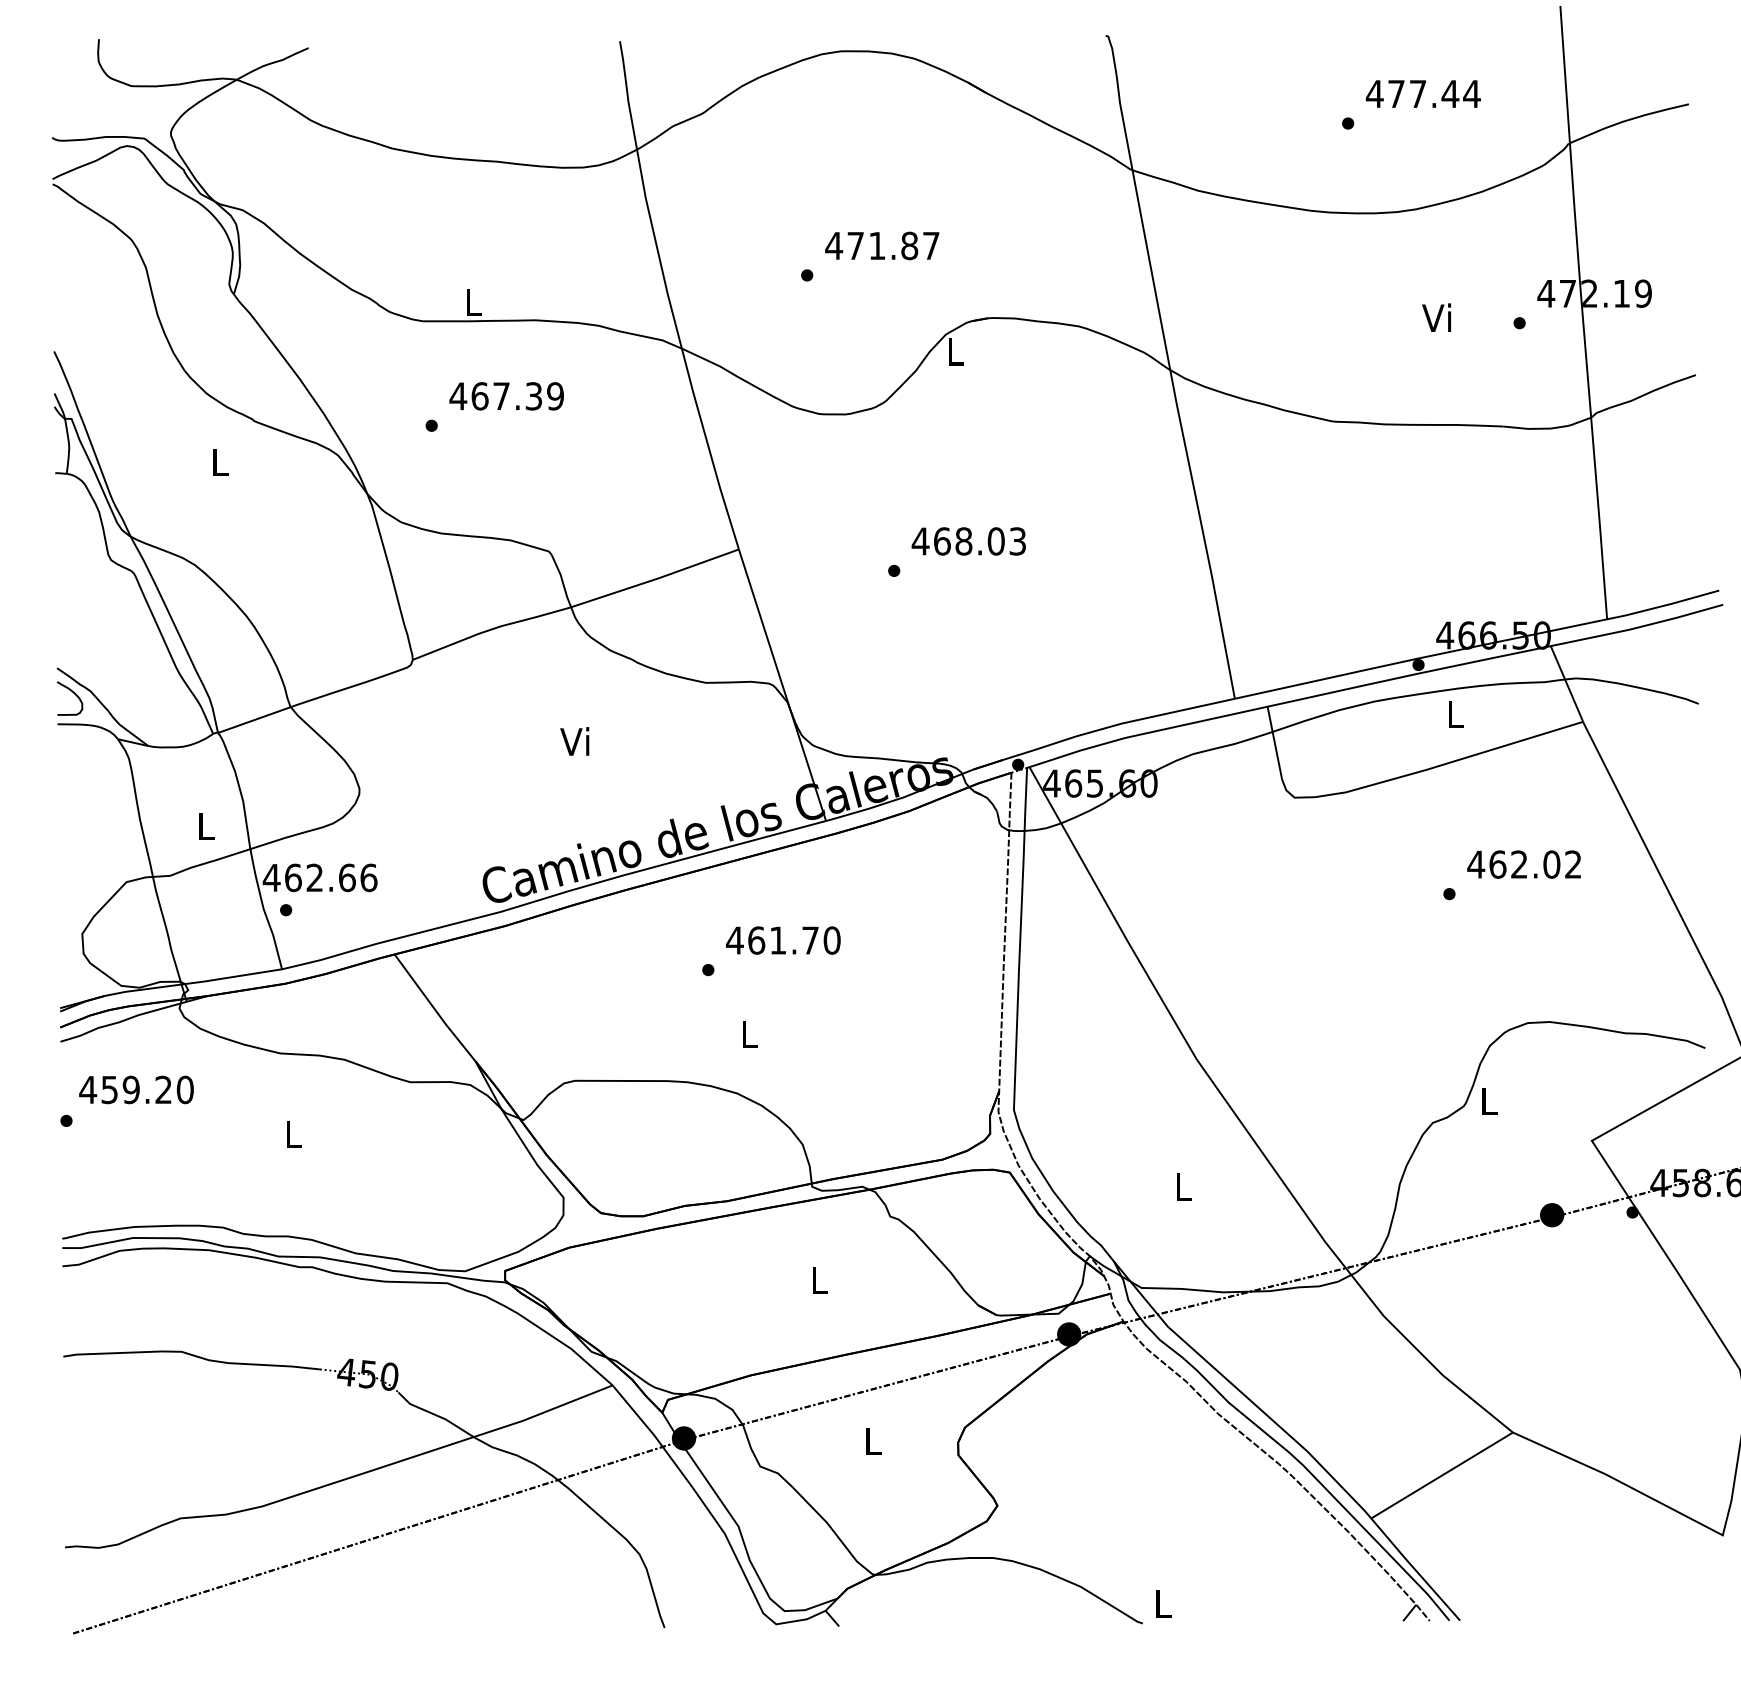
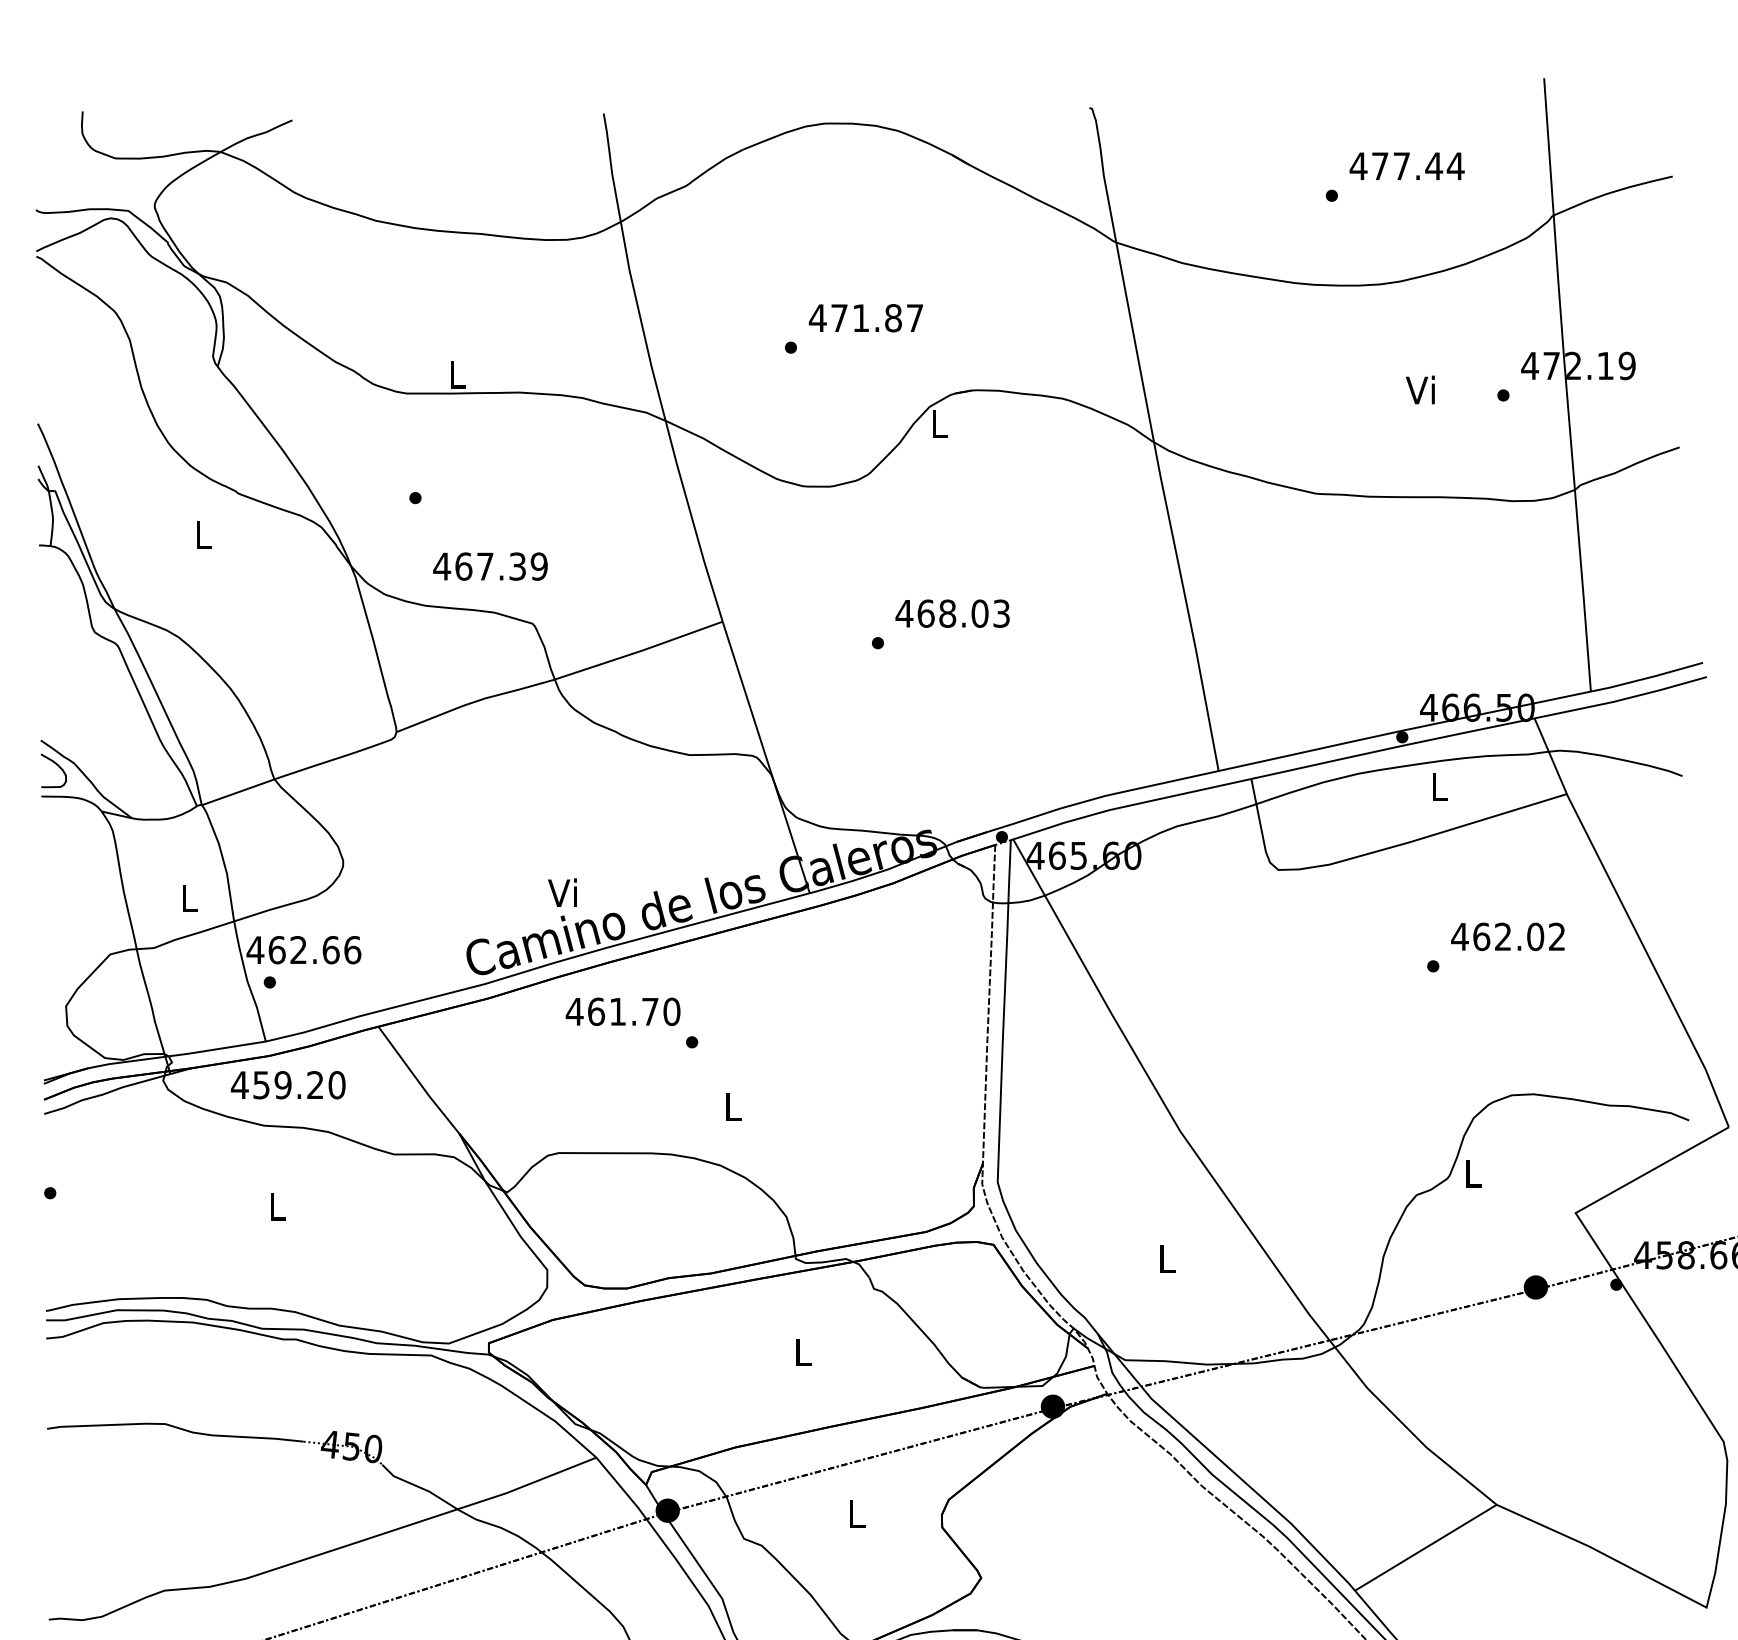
text: (506, 396) -> (490, 566), moved
text: (574, 741) -> (562, 892), moved
text: (783, 940) -> (623, 1011), moved
text: (136, 1089) -> (288, 1084), moved

